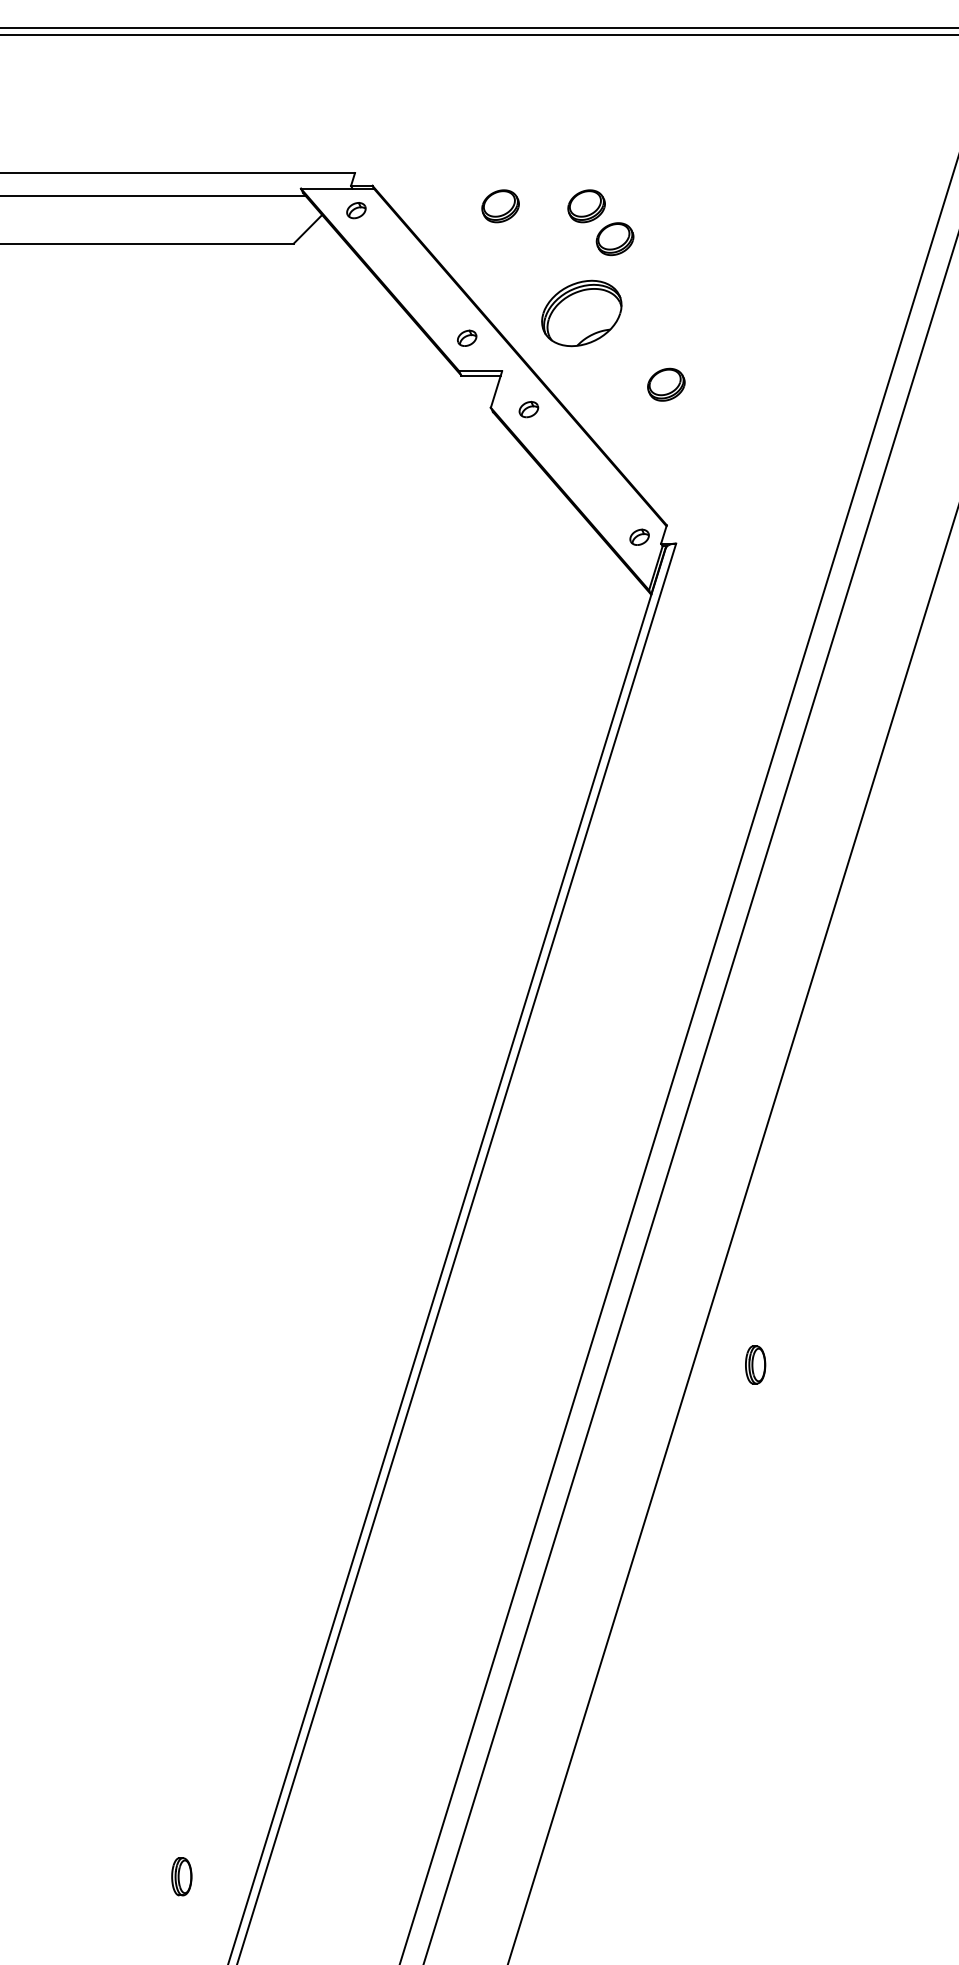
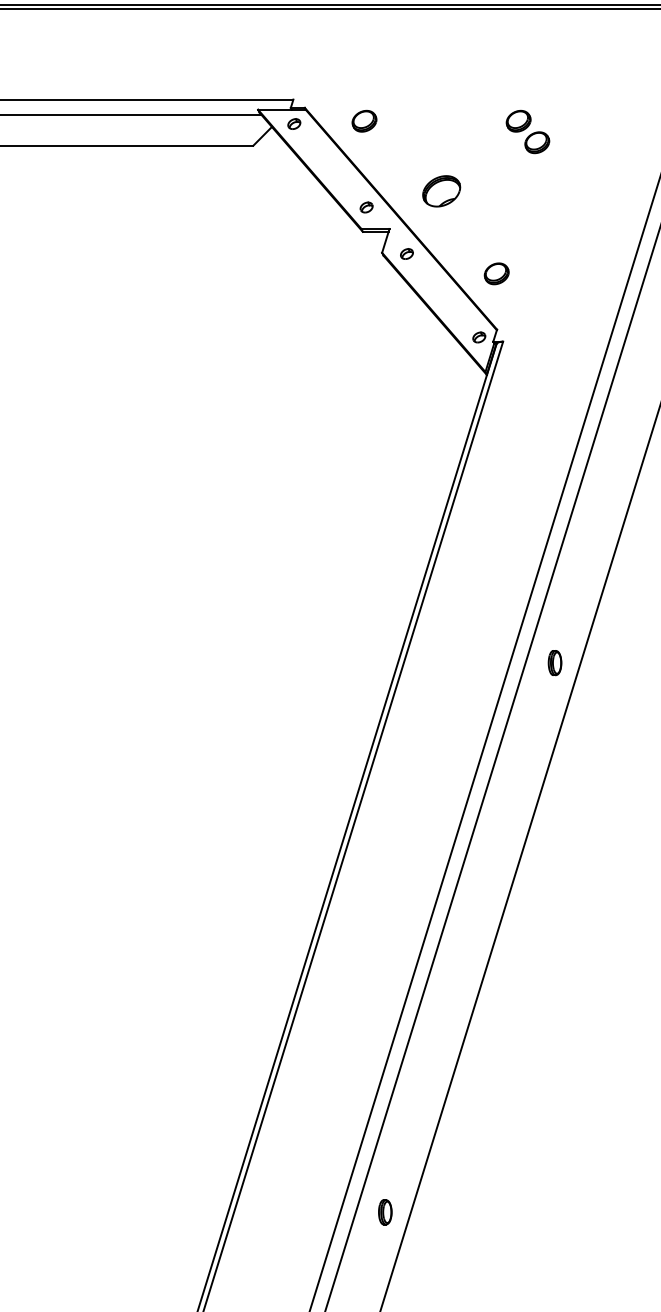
part: (500, 205) -> (364, 120), moved
part: (600, 221) -> (527, 131), moved
part: (581, 313) -> (441, 191), size x0.71
part: (665, 384) -> (496, 273), moved
part: (754, 1365) -> (554, 663), moved
part: (182, 1877) -> (385, 1212), moved

